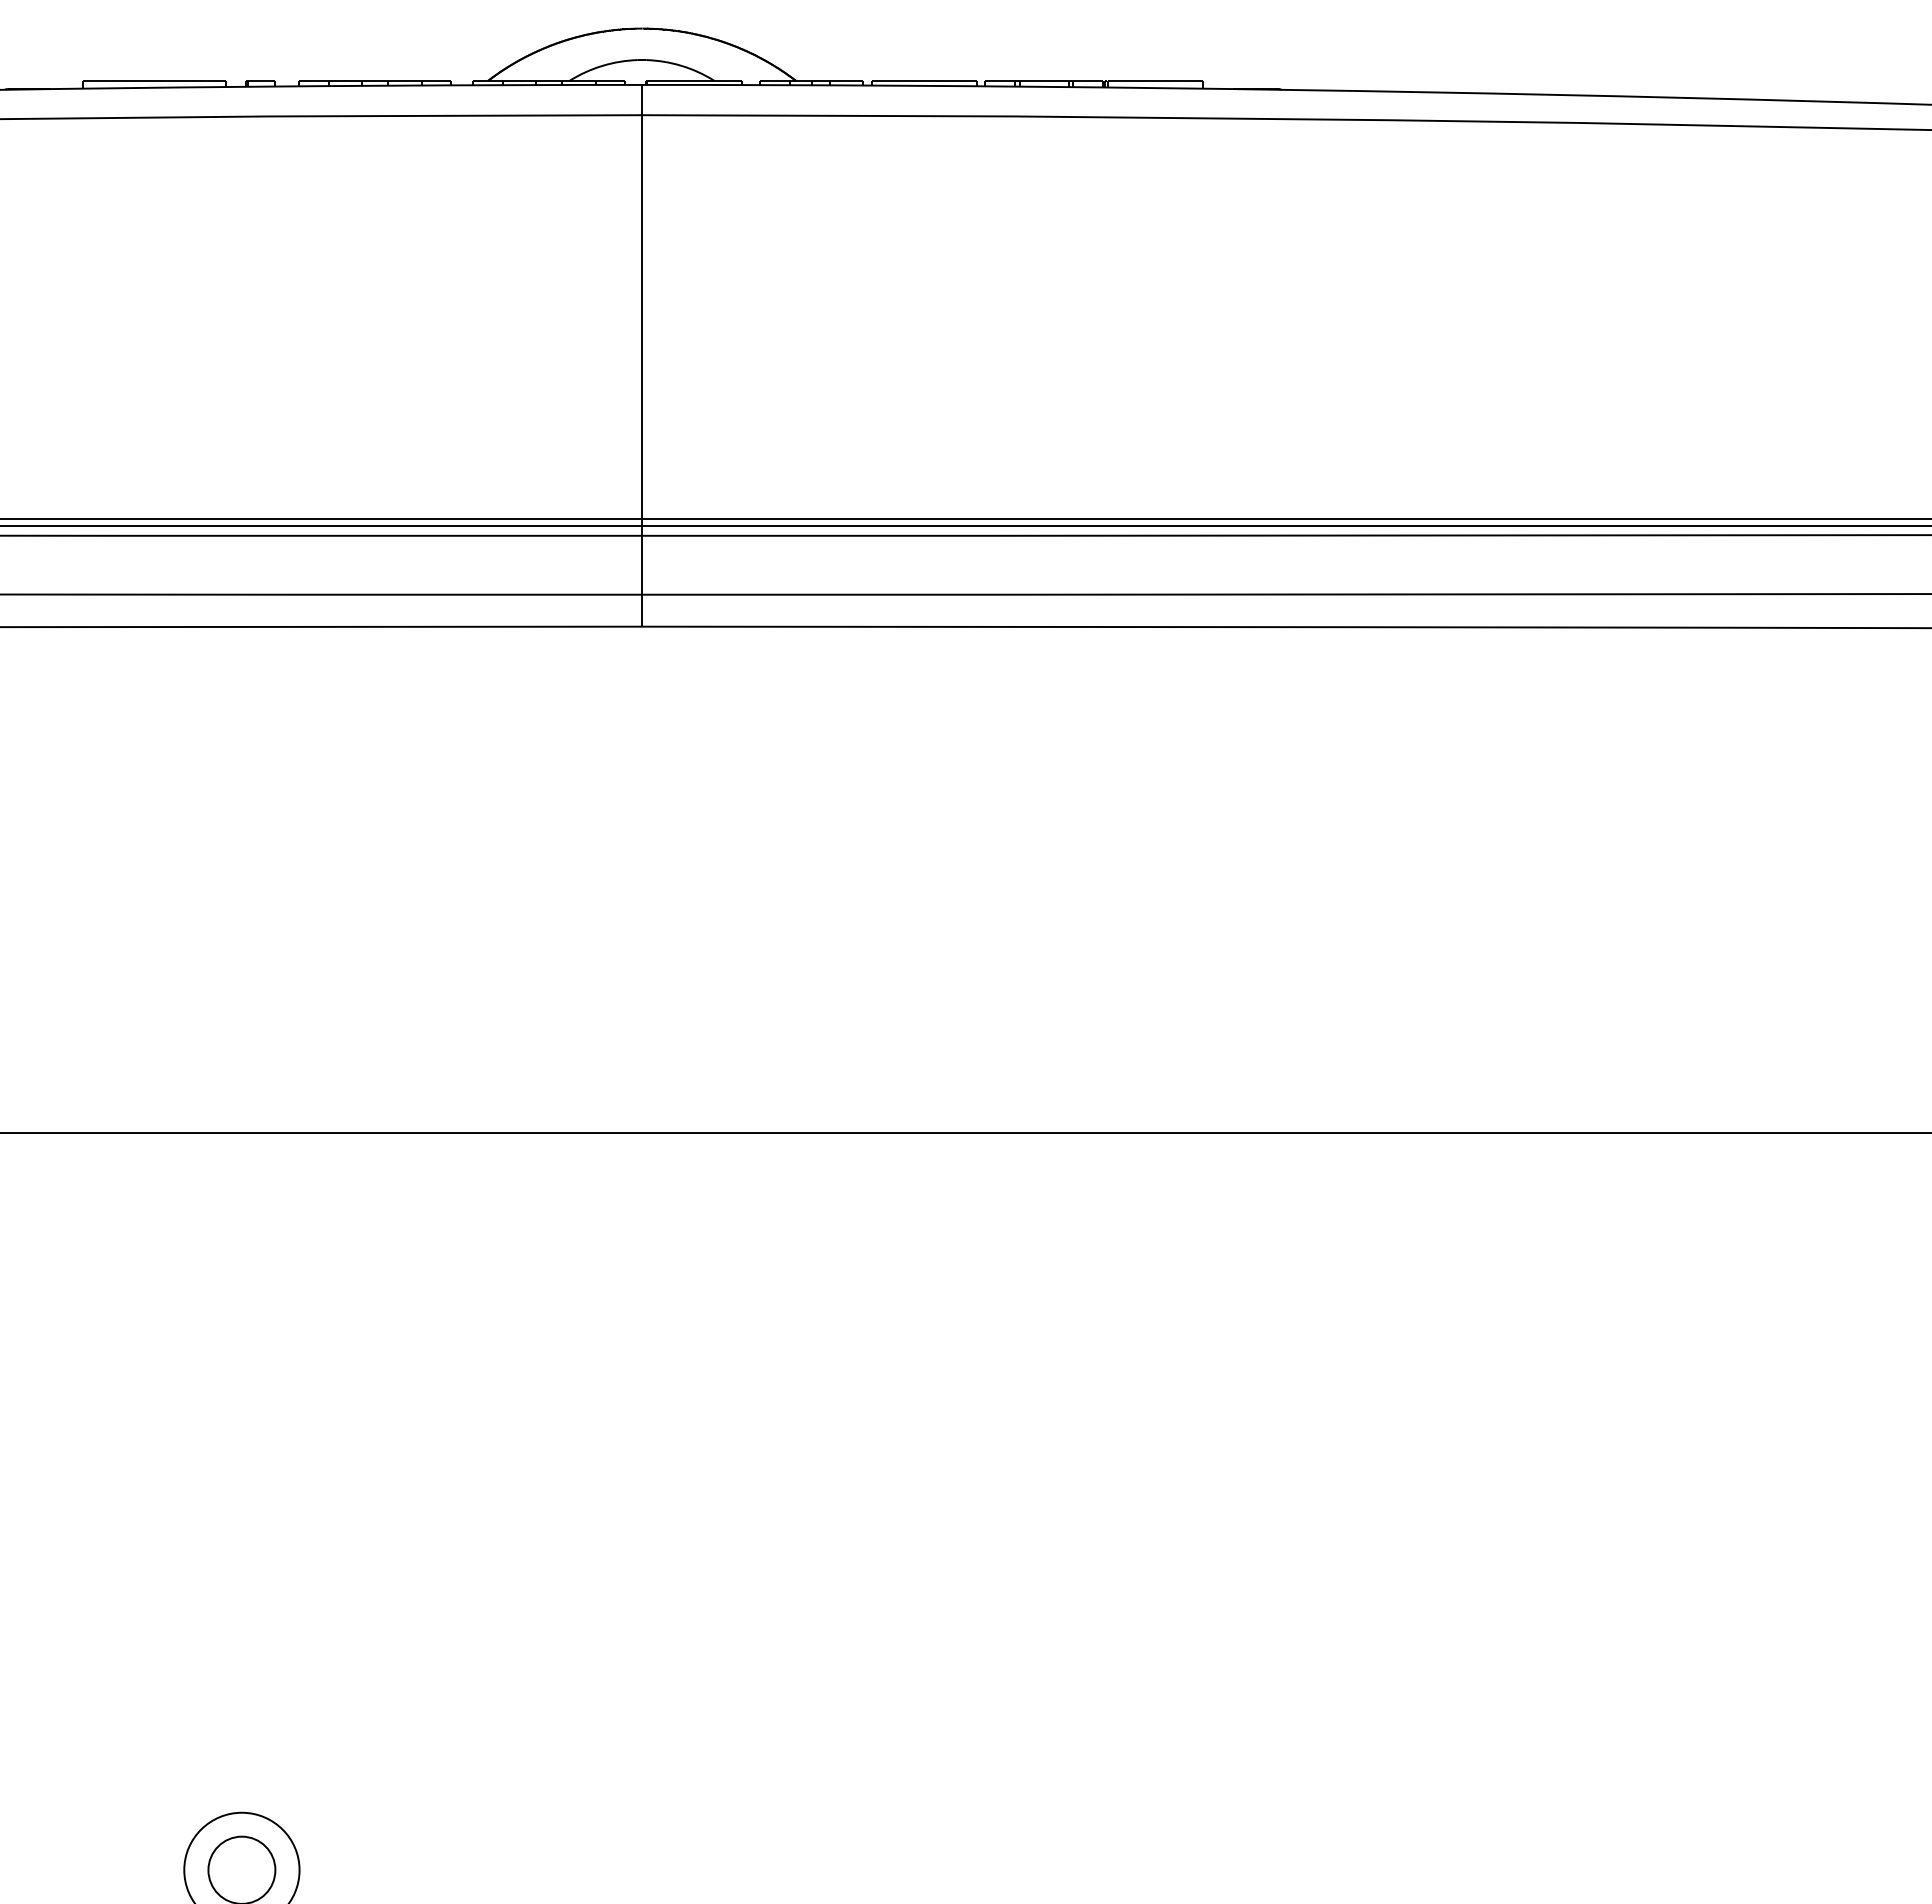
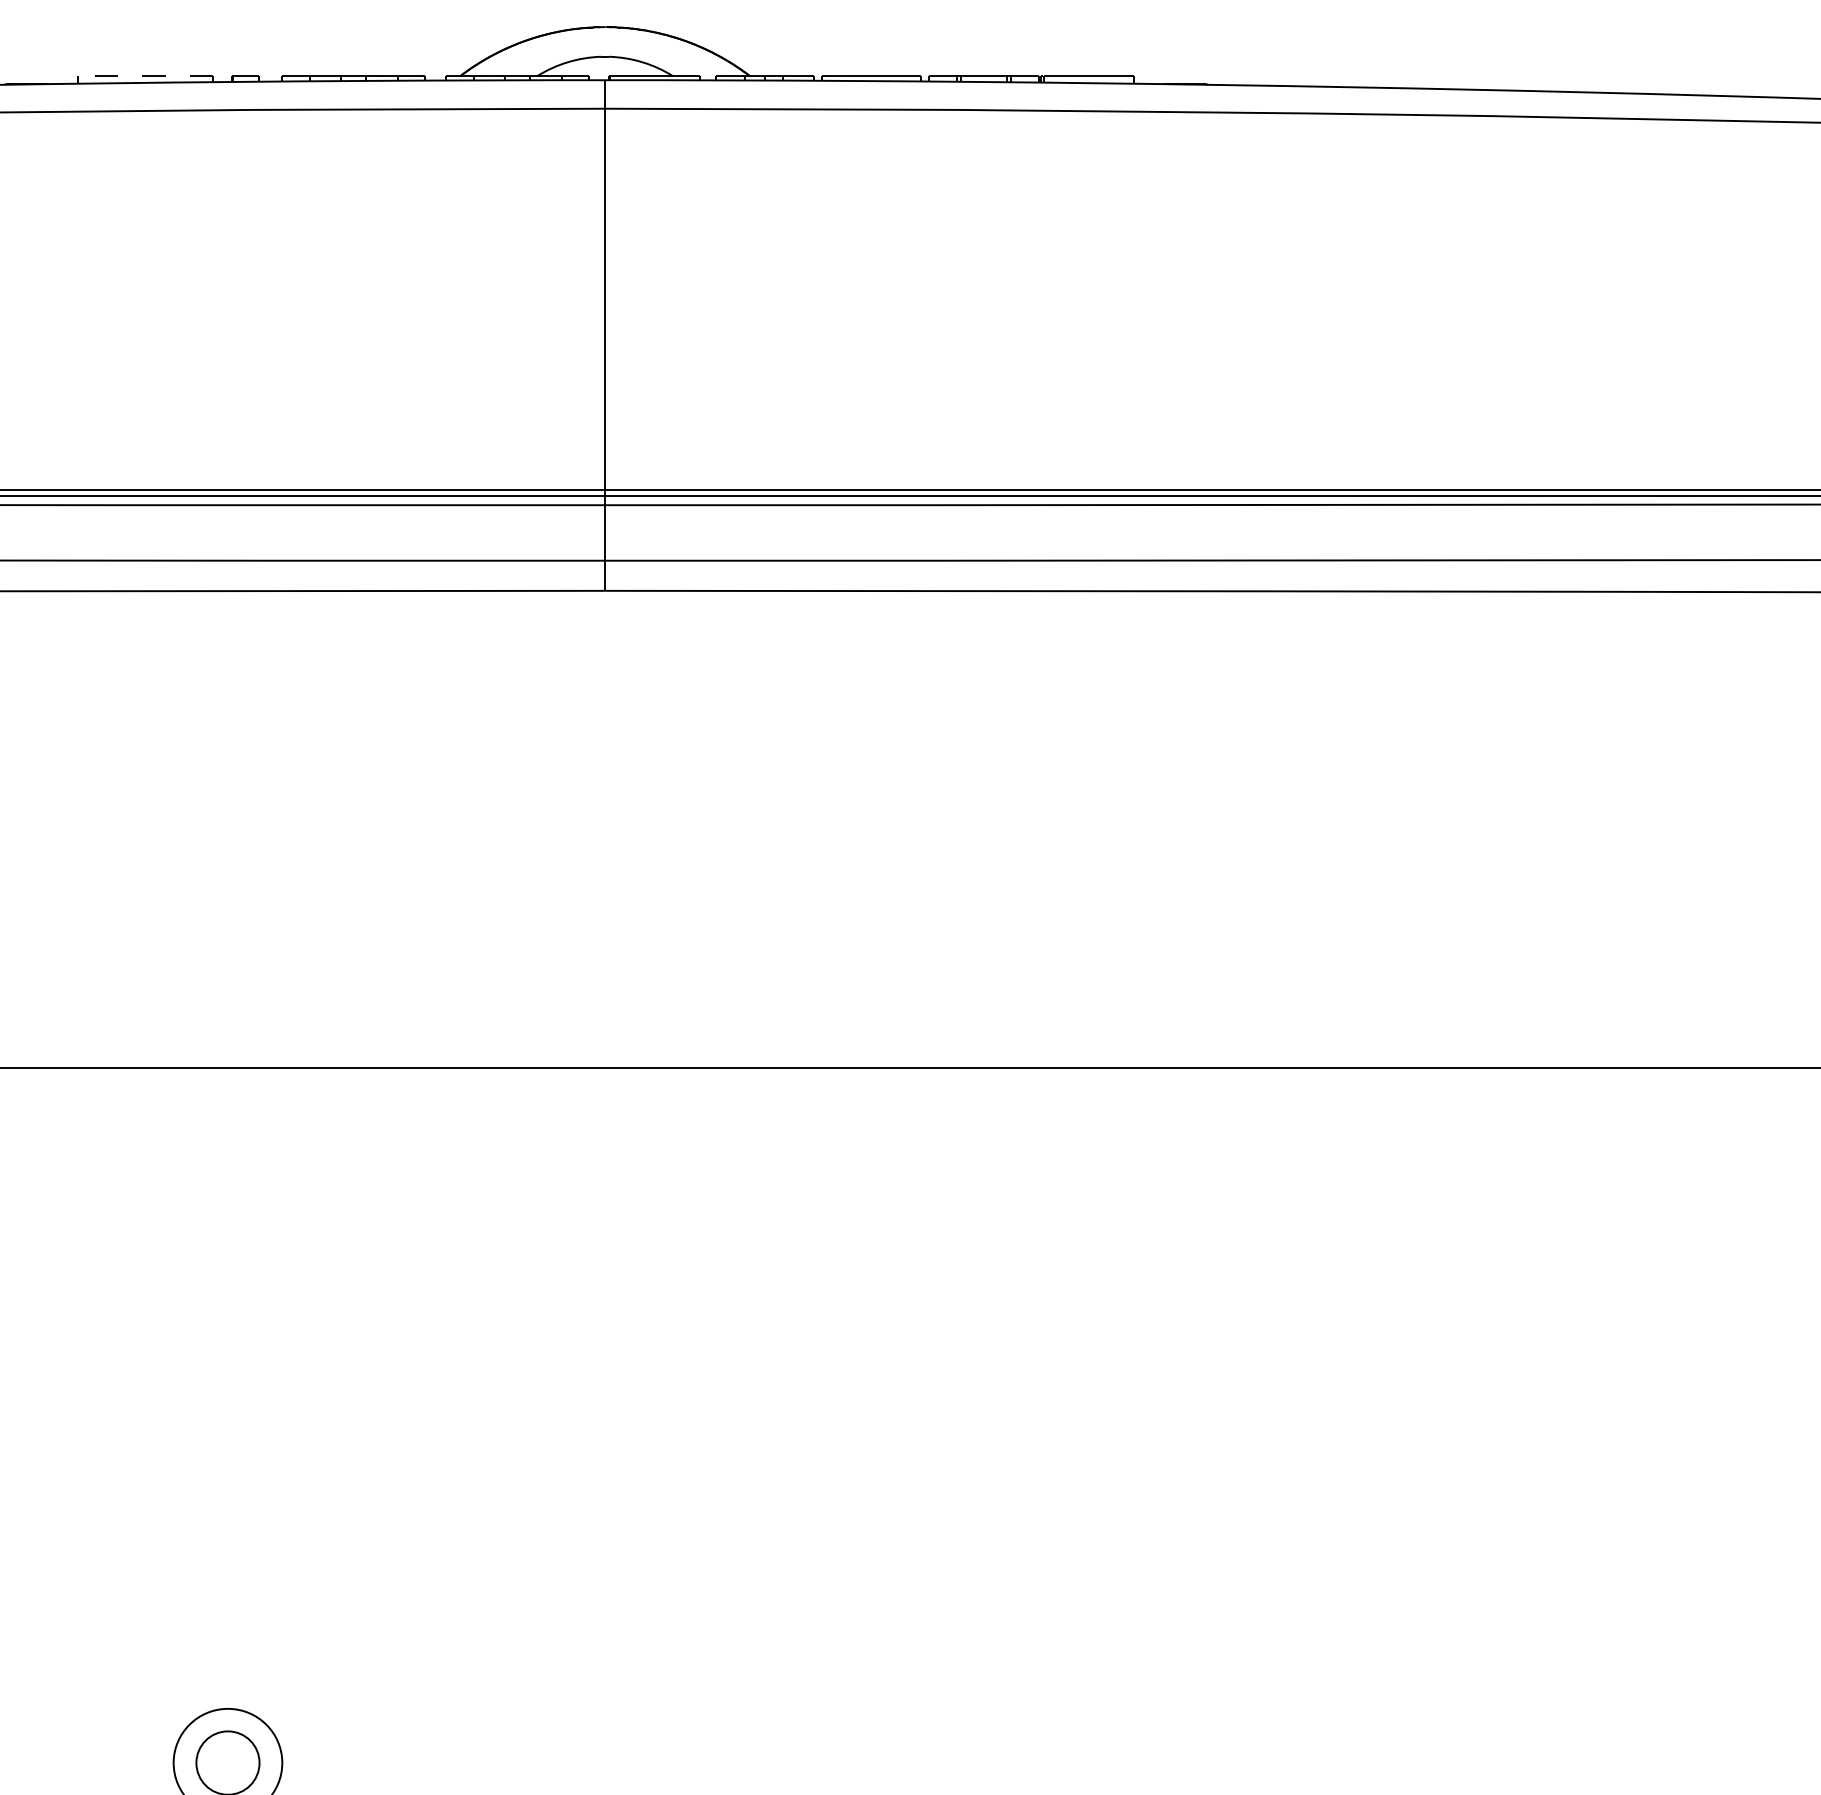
line: (154, 80) -> (145, 76), solid -> dashed

